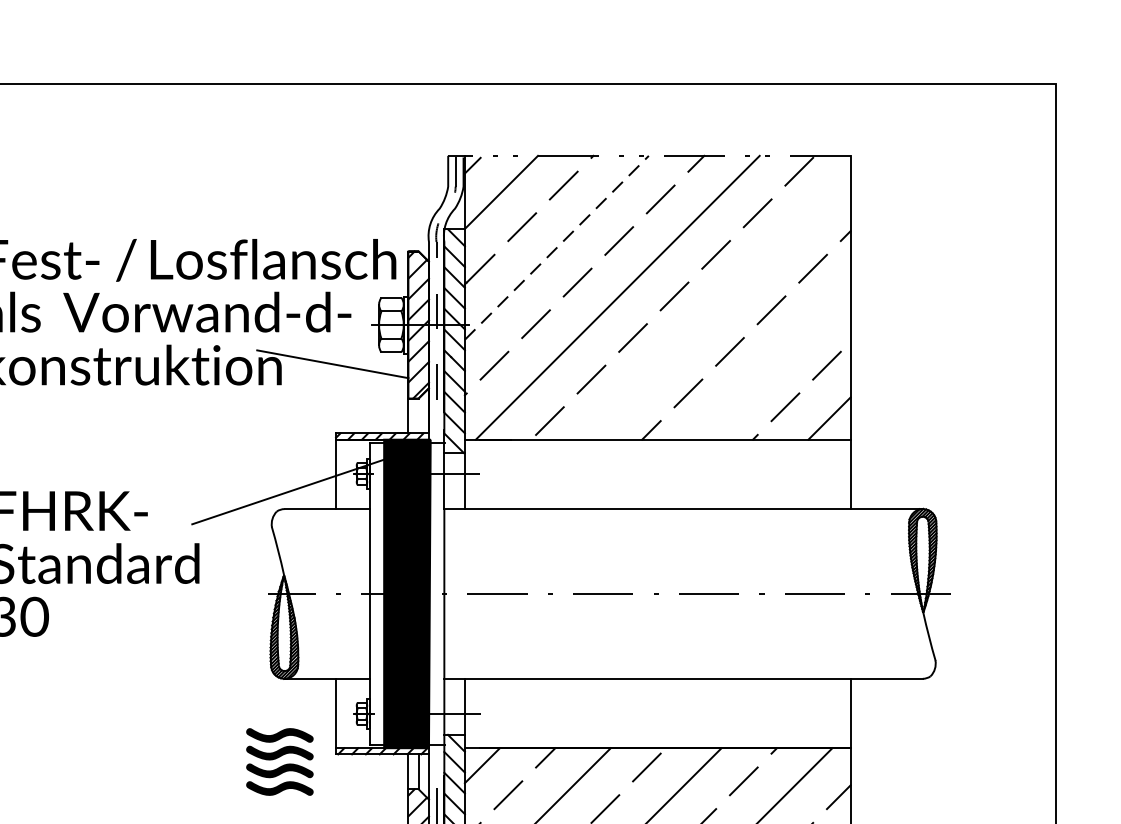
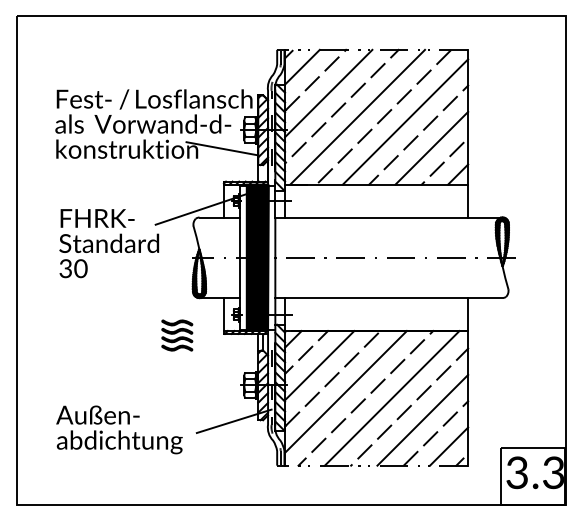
line: (556, 247) -> (328, 93), dashed -> solid
line: (718, 306) -> (405, 121), added
line: (773, 361) -> (431, 147), added
part: (280, 761) -> (177, 335), moved

